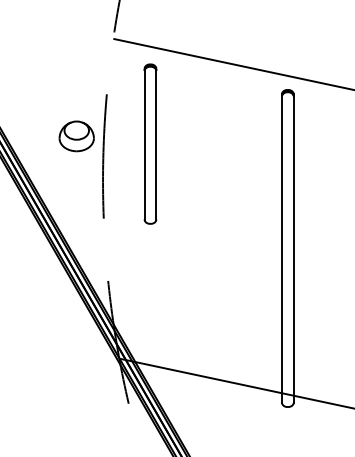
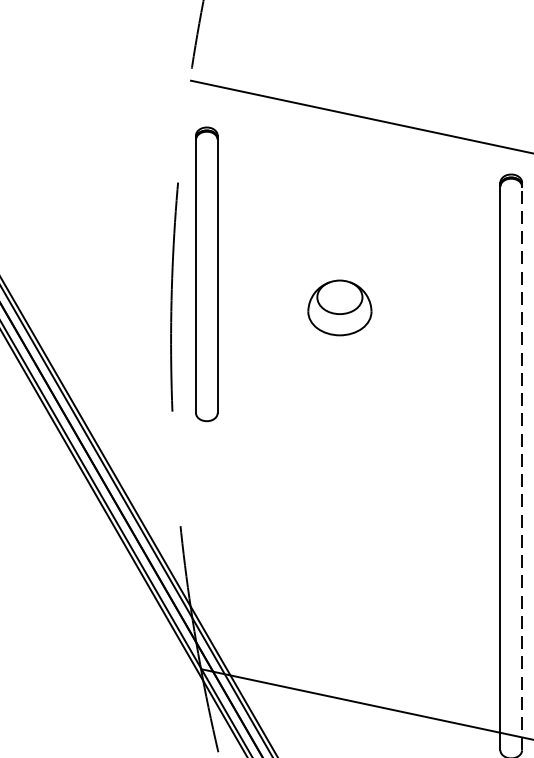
part: (76, 136) -> (339, 308), moved
part: (150, 143) -> (206, 273), moved
line: (293, 248) -> (521, 466), solid -> dashed

